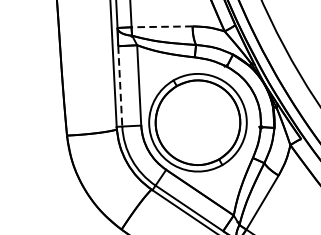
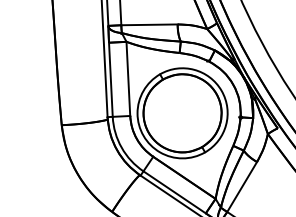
line: (162, 26) -> (149, 24), dashed -> solid
line: (119, 87) -> (110, 80), dashed -> solid

